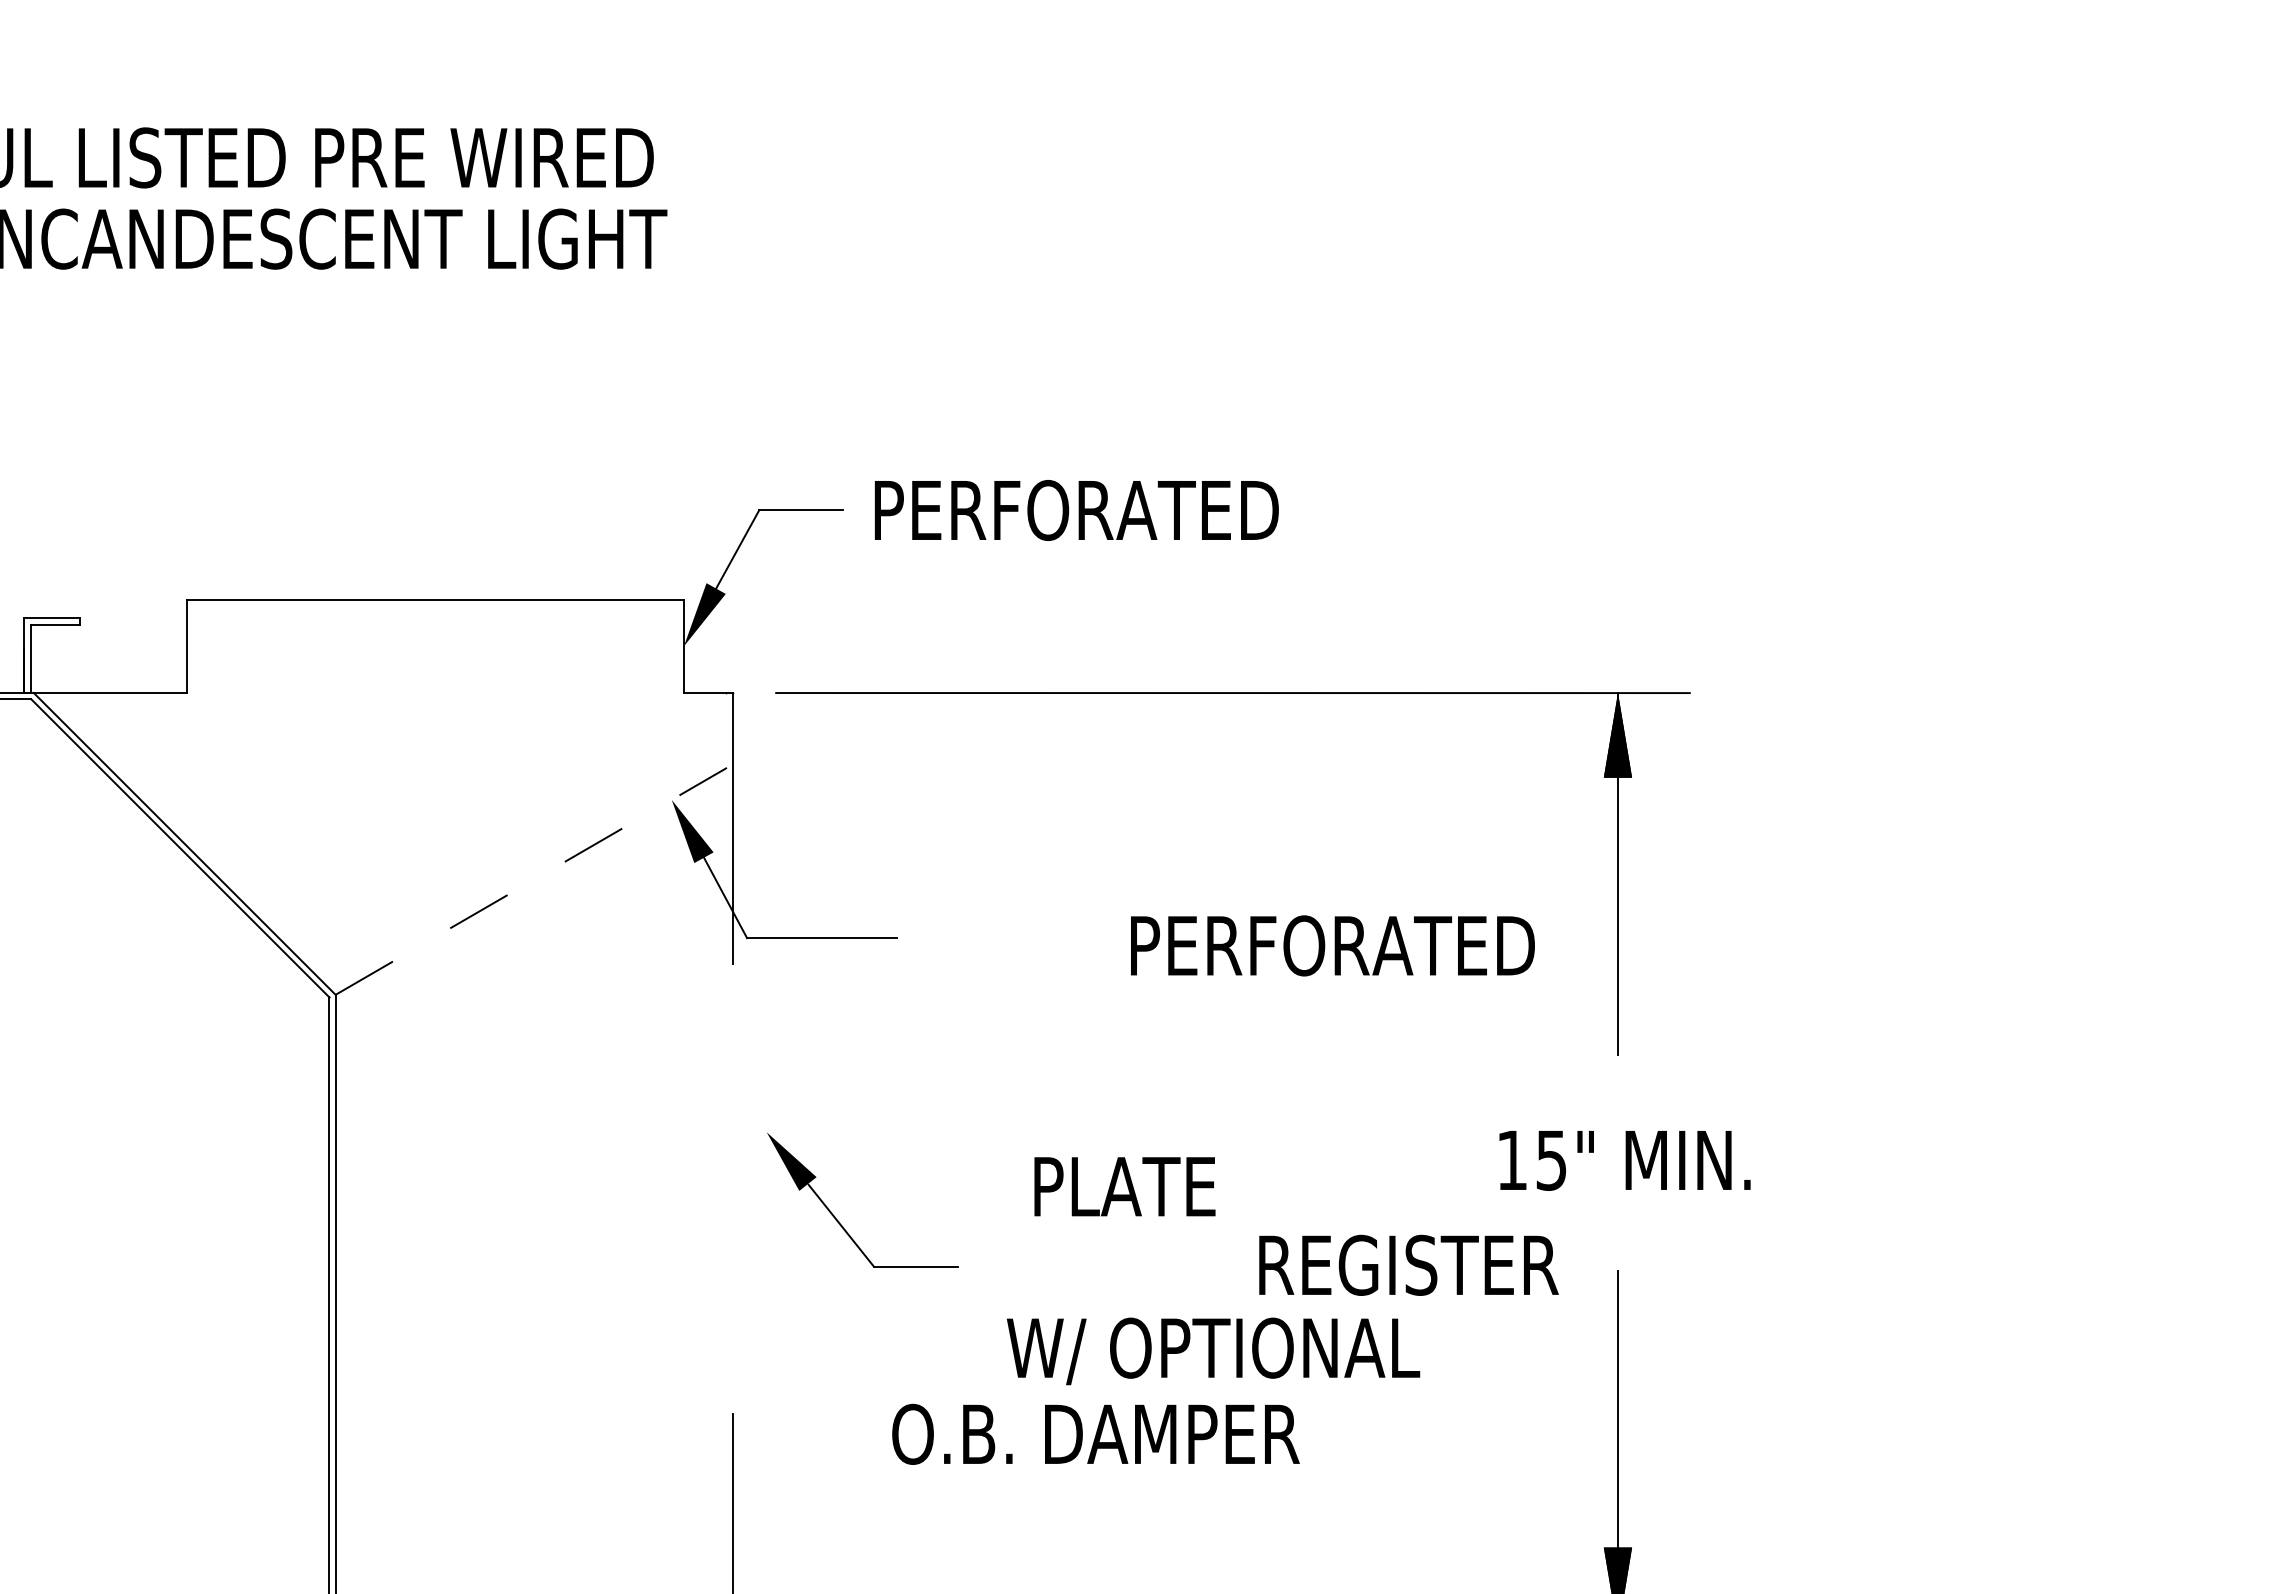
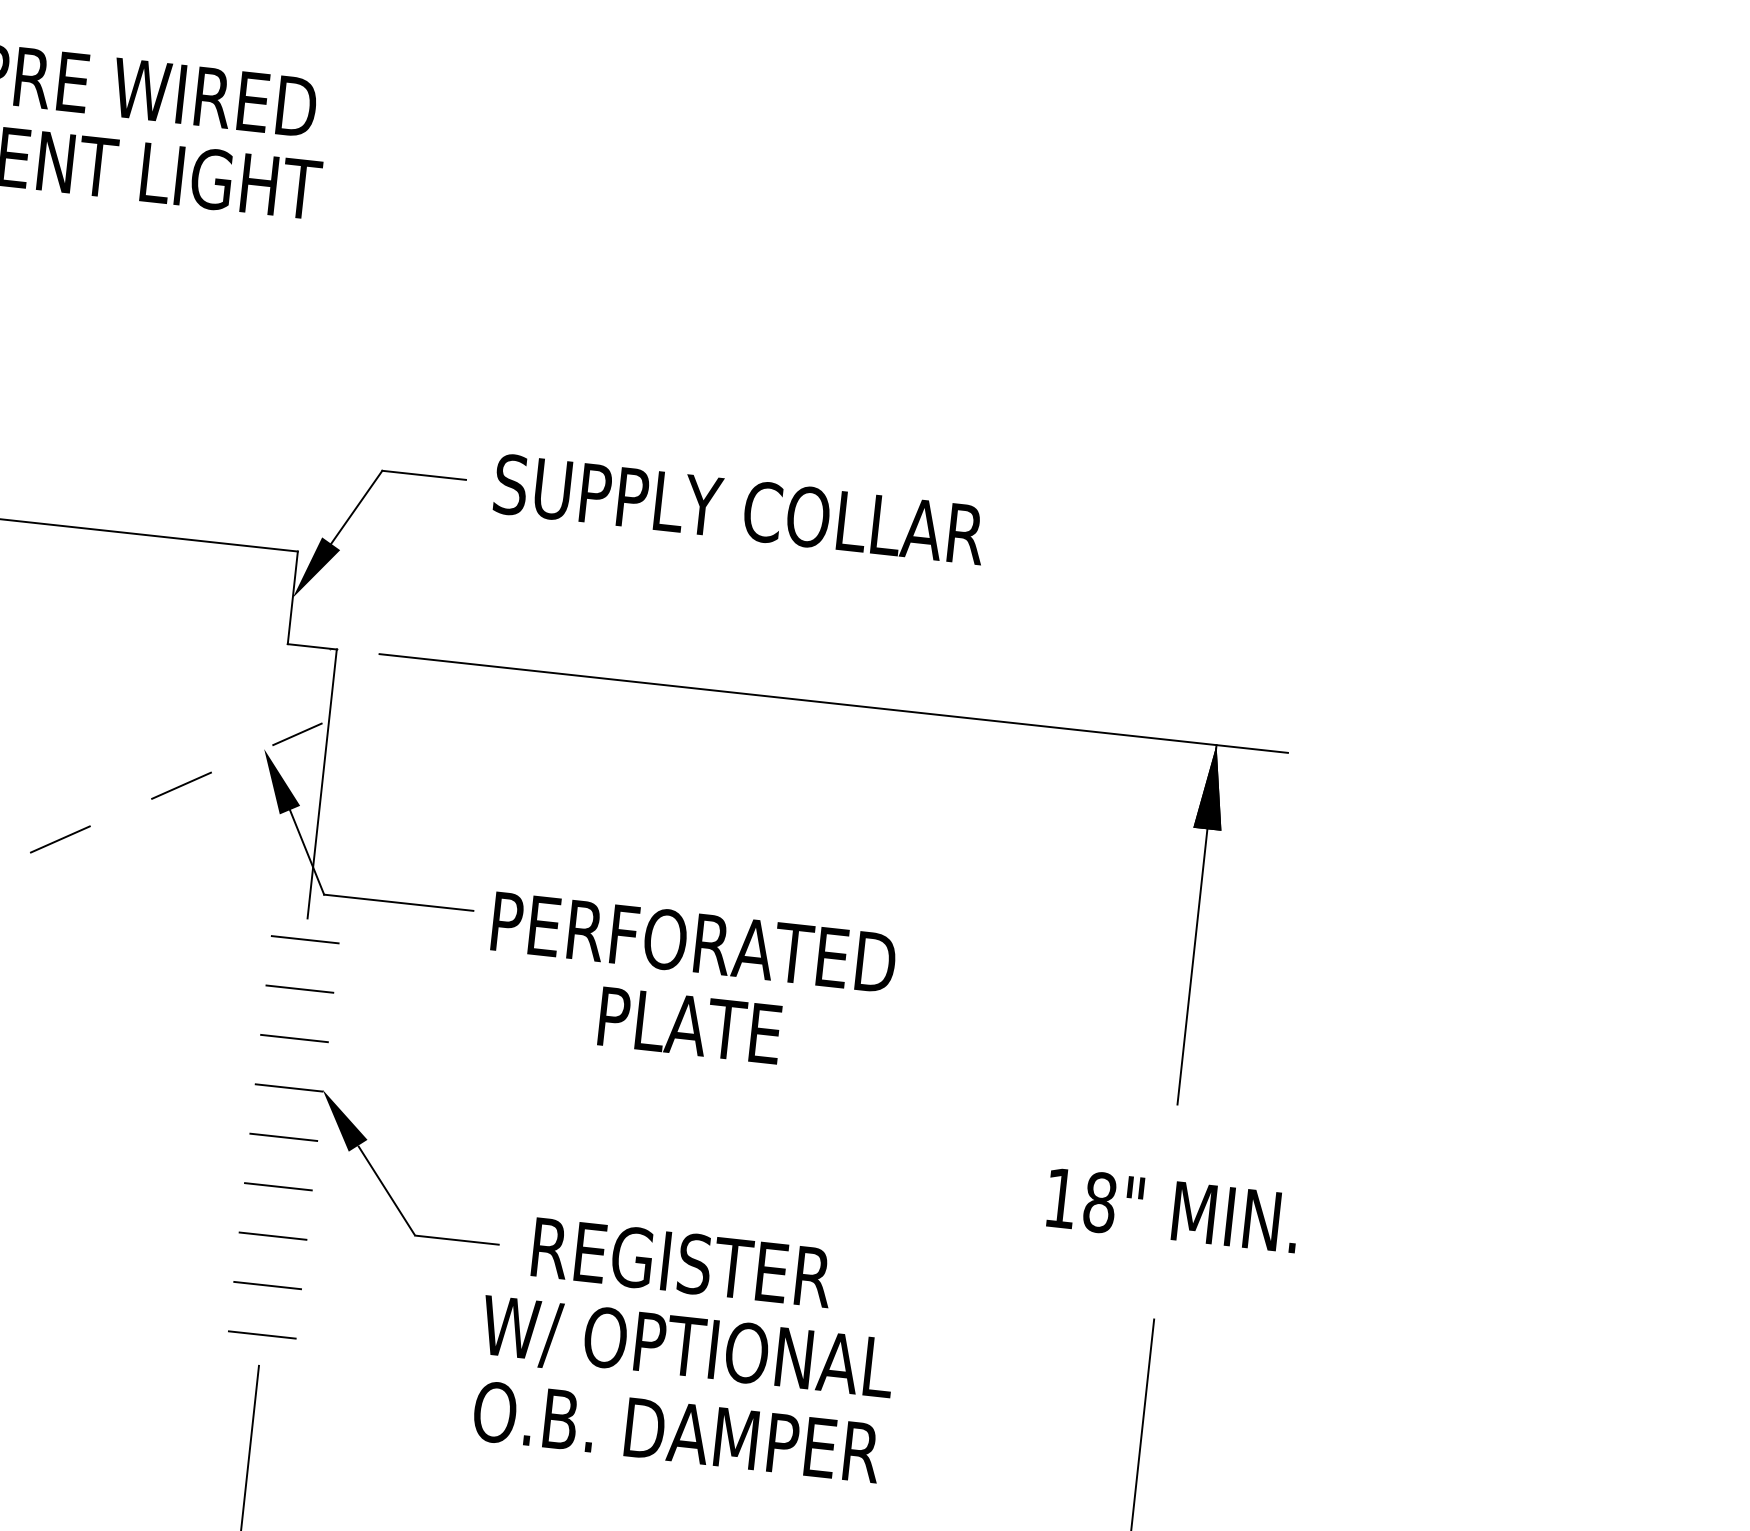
text: (1118, 510) -> (739, 509), PERFORATED -> SUPPLY COLLAR
text: (1332, 945) -> (693, 942), moved
line: (732, 984) -> (304, 939), added
line: (732, 1034) -> (299, 988), added
line: (732, 1084) -> (293, 1038), added
line: (732, 1134) -> (288, 1088), added
text: (1551, 1159) -> (1100, 1201), 15" -> 18"
line: (732, 1183) -> (283, 1137), added
text: (1124, 1186) -> (689, 1025), moved
line: (732, 1233) -> (277, 1186), added
text: (1408, 1264) -> (682, 1261), moved
line: (732, 1283) -> (272, 1236), added
line: (732, 1332) -> (267, 1285), added
text: (1213, 1351) -> (687, 1350), moved
line: (732, 1382) -> (261, 1334), added
text: (1095, 1433) -> (676, 1431), moved

